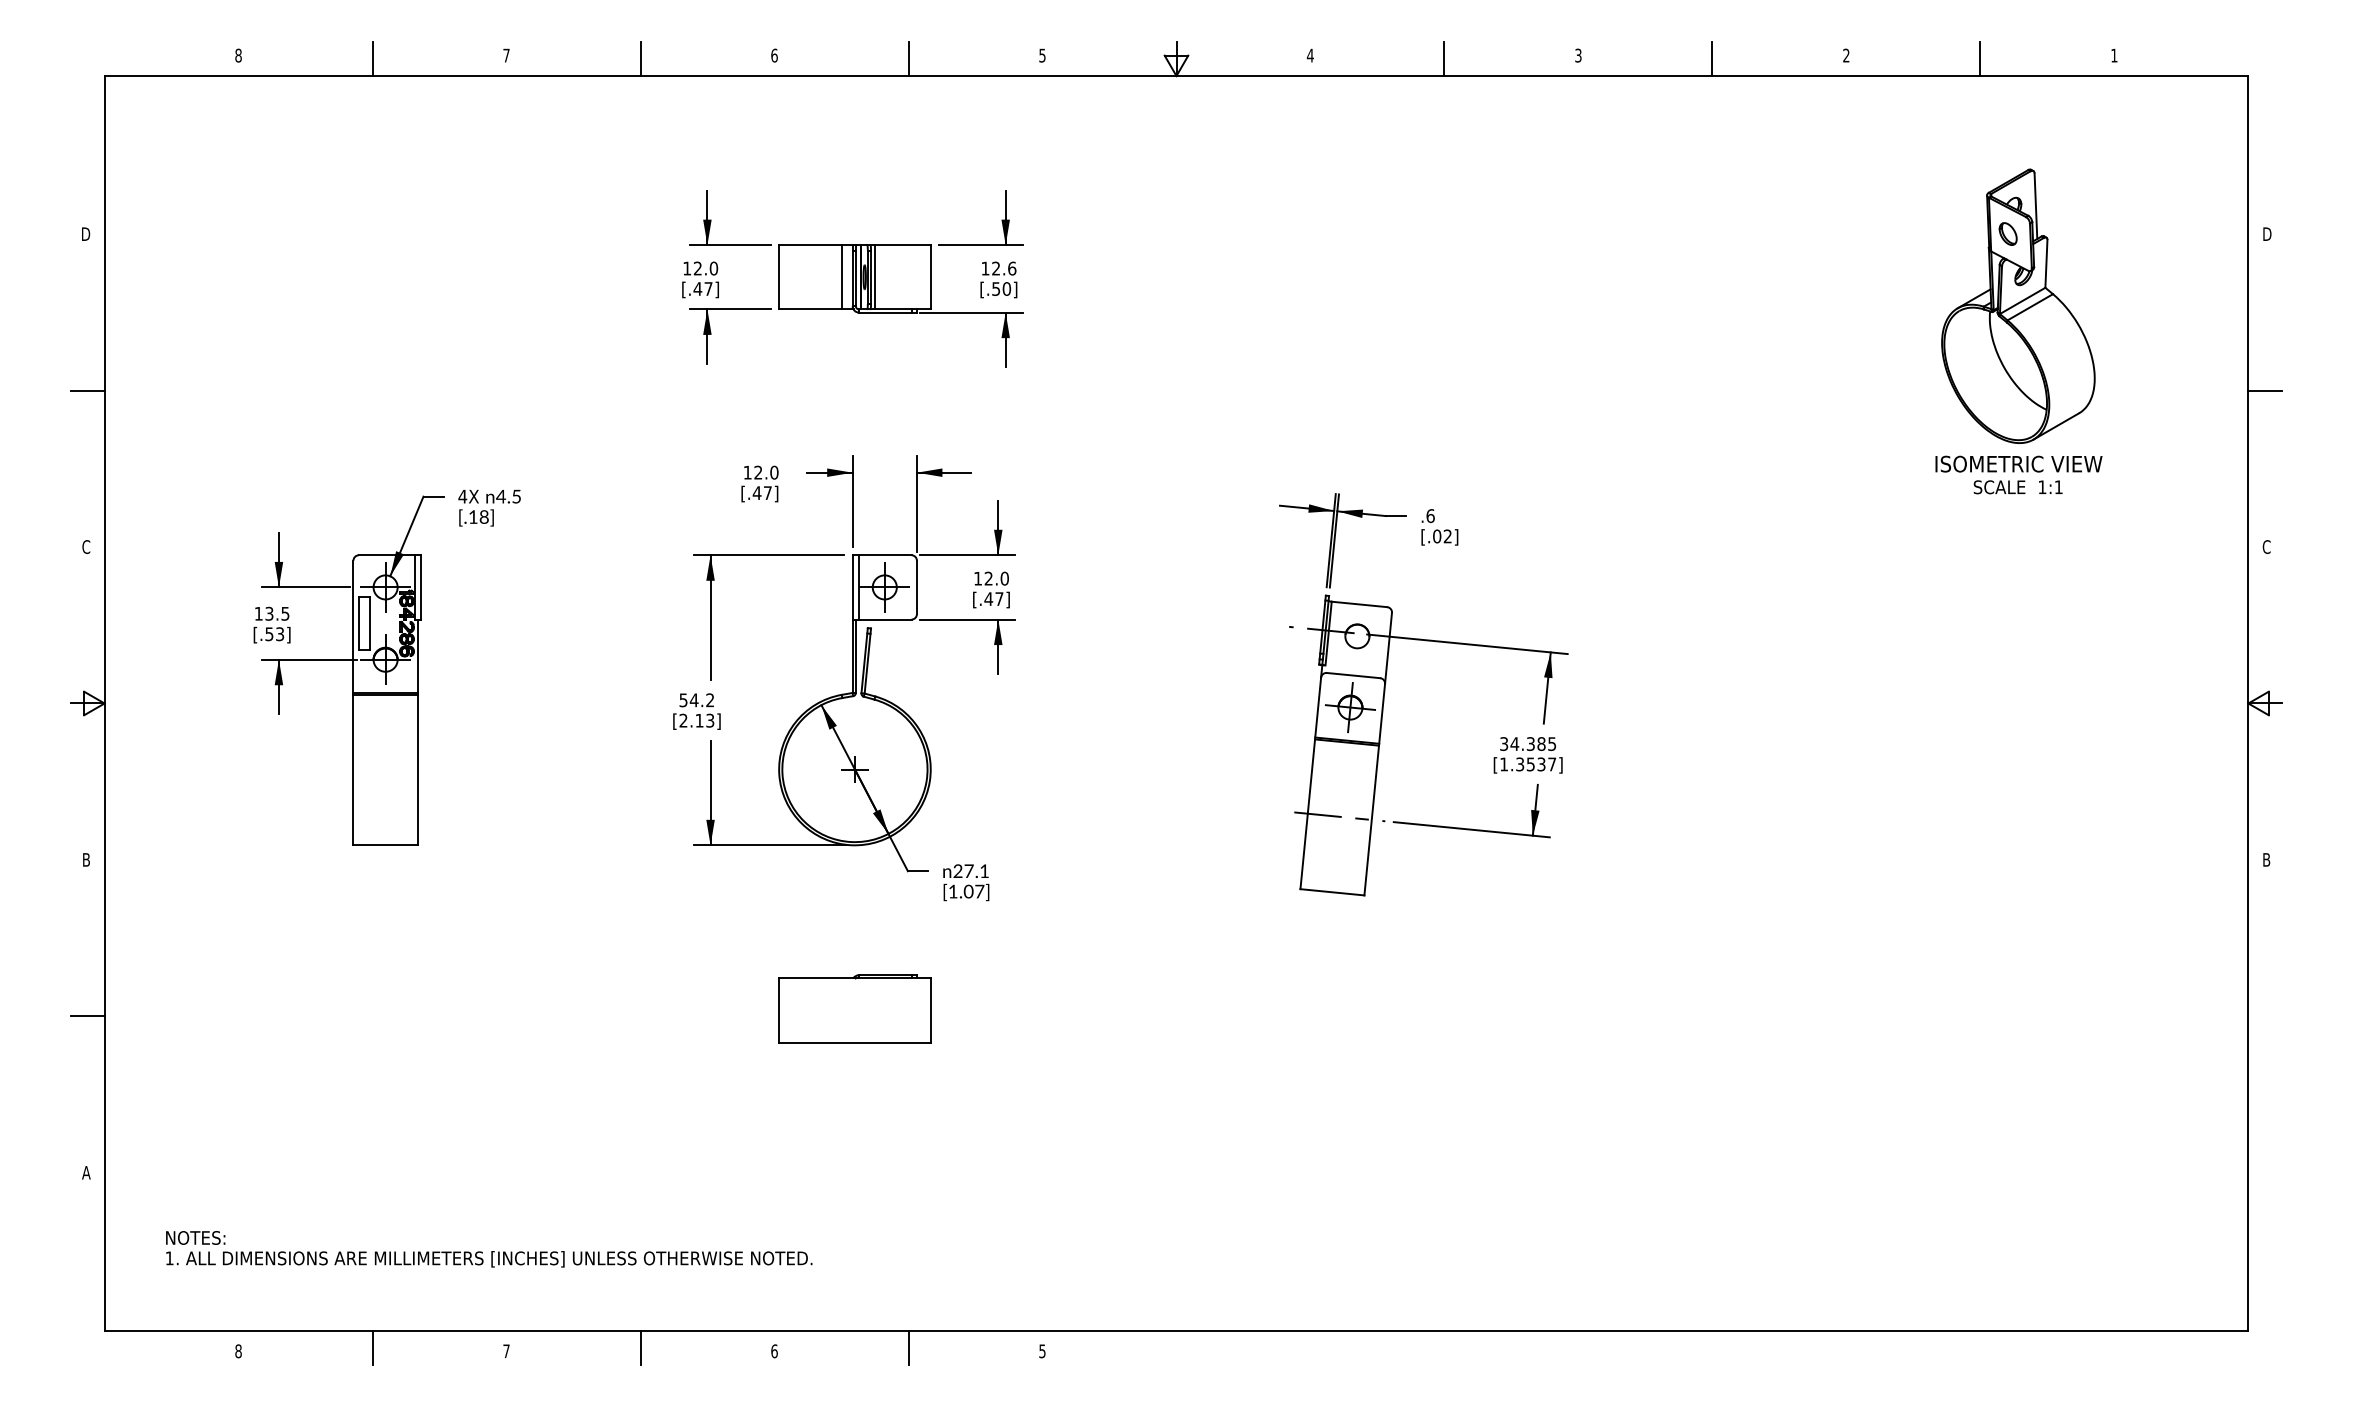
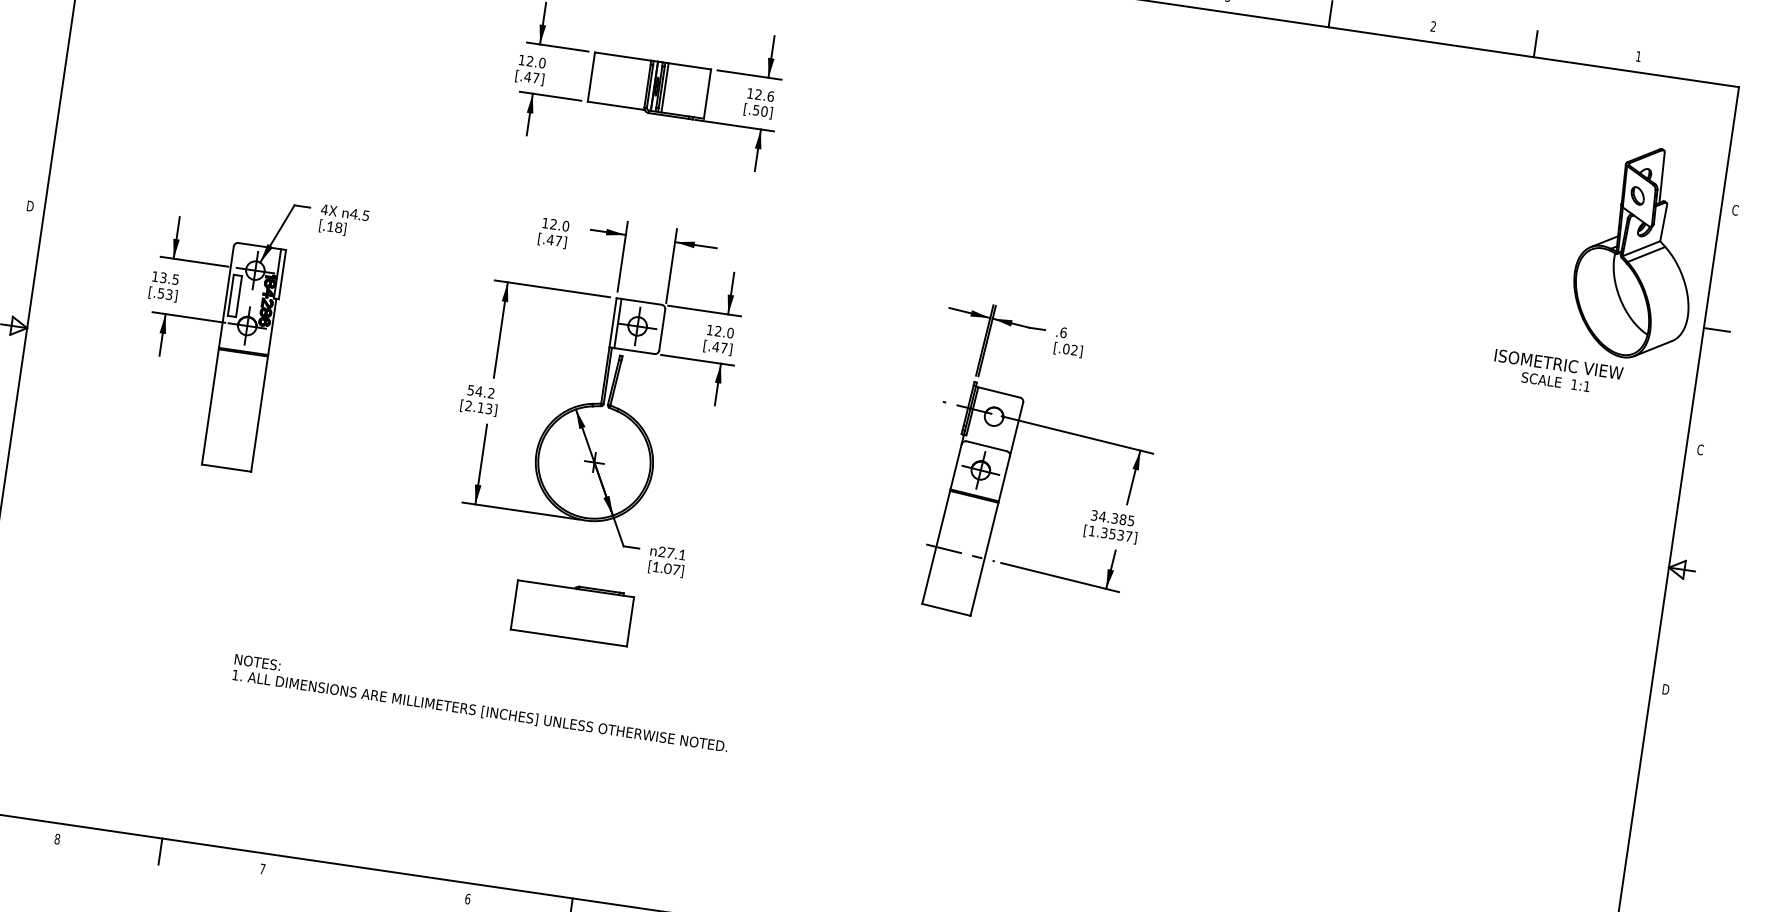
text: (2266, 234) -> (1735, 210), D -> C
line: (841, 277) -> (639, 84), removed
part: (2018, 305) -> (1637, 251), moved
line: (87, 390) -> (49, 86), removed
text: (2018, 474) -> (1557, 372), moved
text: (86, 546) -> (30, 205), C -> D
text: (2267, 860) -> (1666, 689), B -> D
part: (854, 1008) -> (572, 611), moved
text: (489, 1249) -> (481, 704), moved
line: (640, 1347) -> (365, 881), removed

